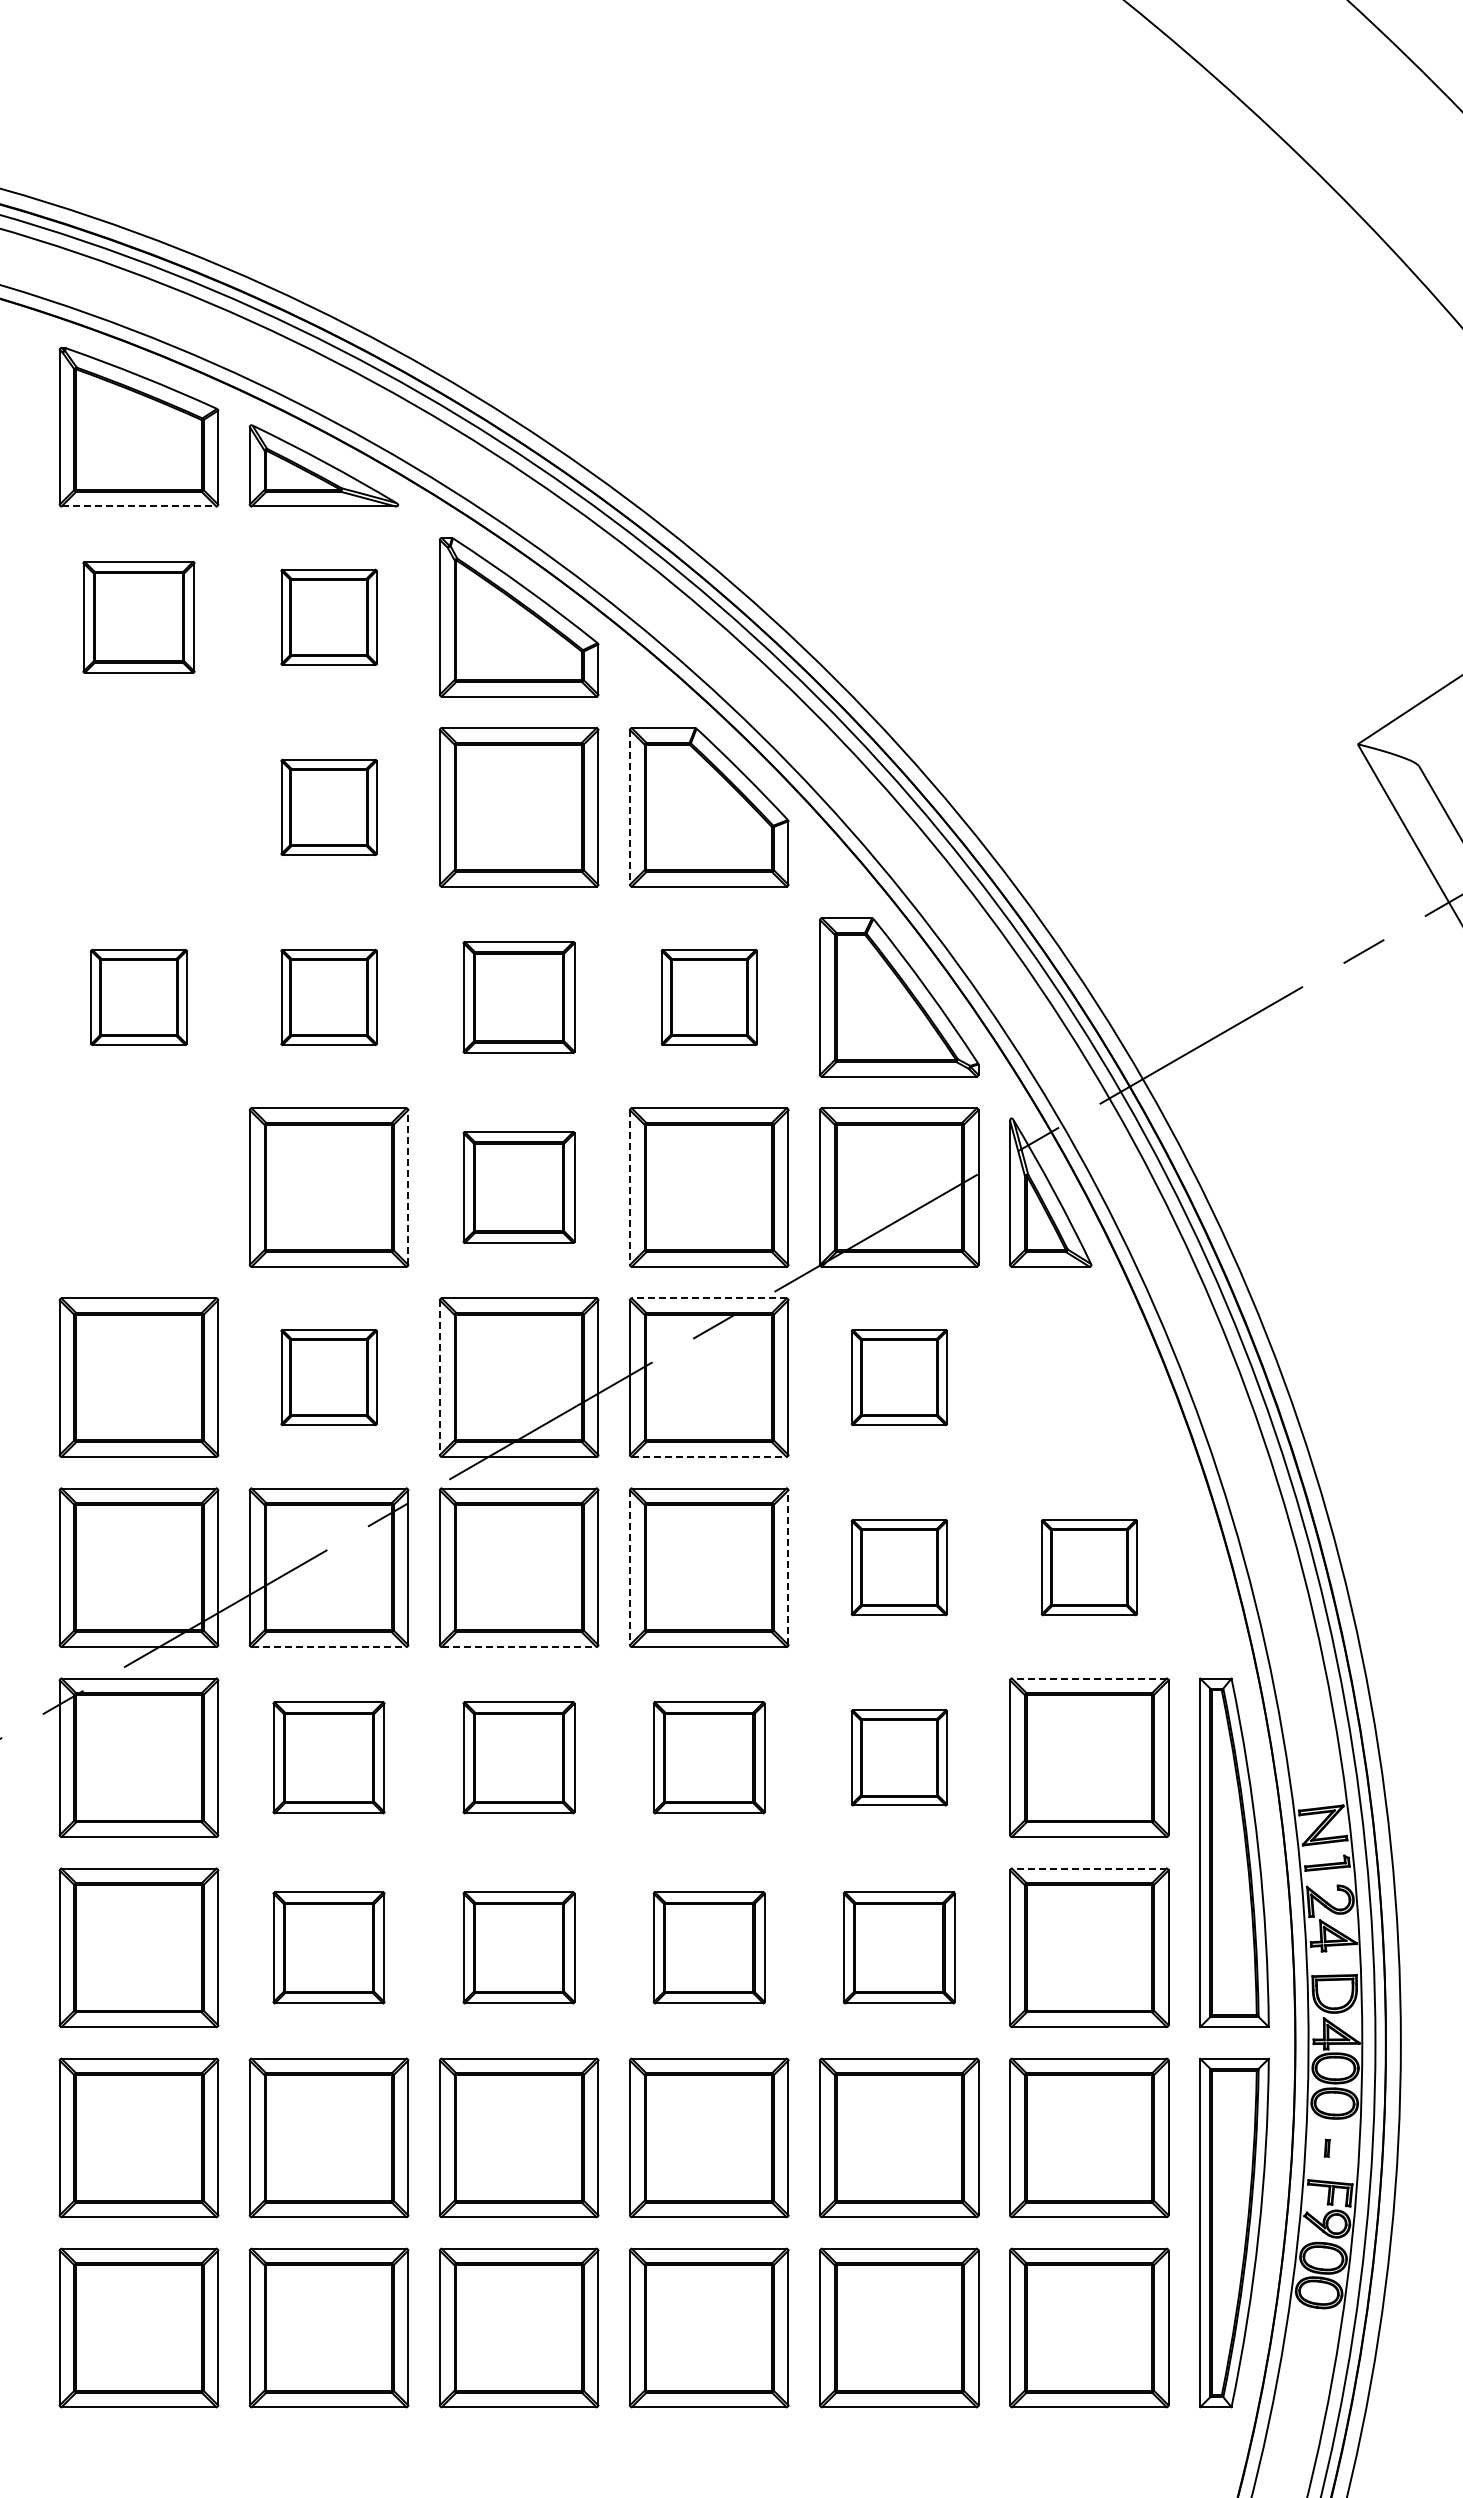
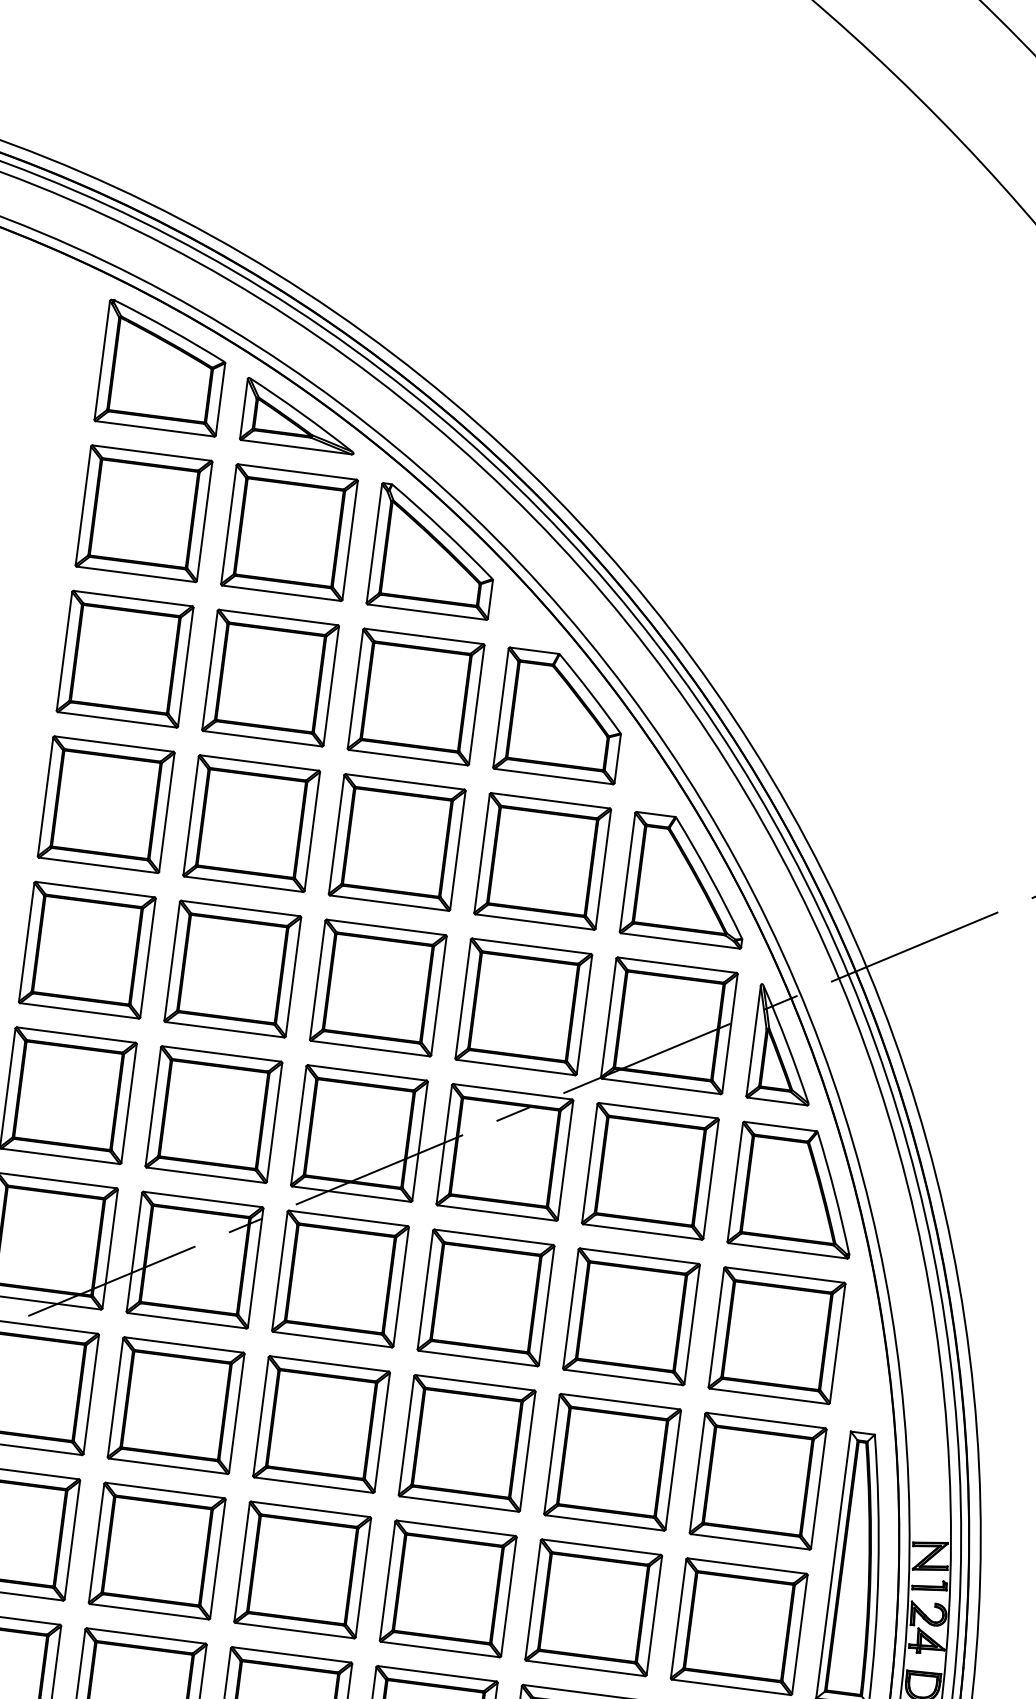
line: (139, 506) -> (155, 428), dashed -> solid
part: (138, 617) -> (143, 513), size x1.43
part: (328, 617) -> (289, 532), size x1.67
part: (138, 807) -> (124, 659), added
part: (328, 807) -> (270, 678), size x1.67
line: (630, 807) -> (501, 708), dashed -> solid
part: (138, 997) -> (105, 804), size x1.67
part: (328, 997) -> (251, 823), size x1.67
part: (518, 997) -> (396, 842), size x1.43
part: (709, 997) -> (542, 861), size x1.67
part: (138, 1187) -> (86, 950), added
line: (408, 1187) -> (293, 976), dashed -> solid
part: (518, 1187) -> (377, 987), size x1.43
line: (630, 1188) -> (463, 999), dashed -> solid
line: (708, 1298) -> (512, 1091), dashed -> solid
part: (328, 1377) -> (213, 1114), size x1.67
part: (899, 1377) -> (650, 1171), size x1.67
part: (1089, 1377) -> (796, 1190), added
line: (439, 1378) -> (298, 1126), dashed -> solid
line: (709, 1456) -> (497, 1212), dashed -> solid
line: (788, 1567) -> (546, 1305), dashed -> solid
part: (899, 1567) -> (631, 1316), size x1.67
part: (1089, 1567) -> (777, 1335), size x1.67
line: (630, 1568) -> (425, 1290), dashed -> solid
line: (329, 1646) -> (187, 1320), dashed -> solid
line: (519, 1646) -> (332, 1339), dashed -> solid
line: (1088, 1678) -> (765, 1420), dashed -> solid
part: (328, 1757) -> (175, 1405), size x1.43
part: (518, 1757) -> (321, 1424), size x1.43
part: (709, 1757) -> (467, 1443), size x1.43
part: (899, 1757) -> (612, 1462), size x1.67
line: (1088, 1868) -> (746, 1565), dashed -> solid
part: (328, 1947) -> (156, 1550), size x1.43
part: (518, 1947) -> (302, 1569), size x1.43
part: (709, 1947) -> (448, 1588), size x1.43
part: (899, 1947) -> (593, 1607), size x1.43

